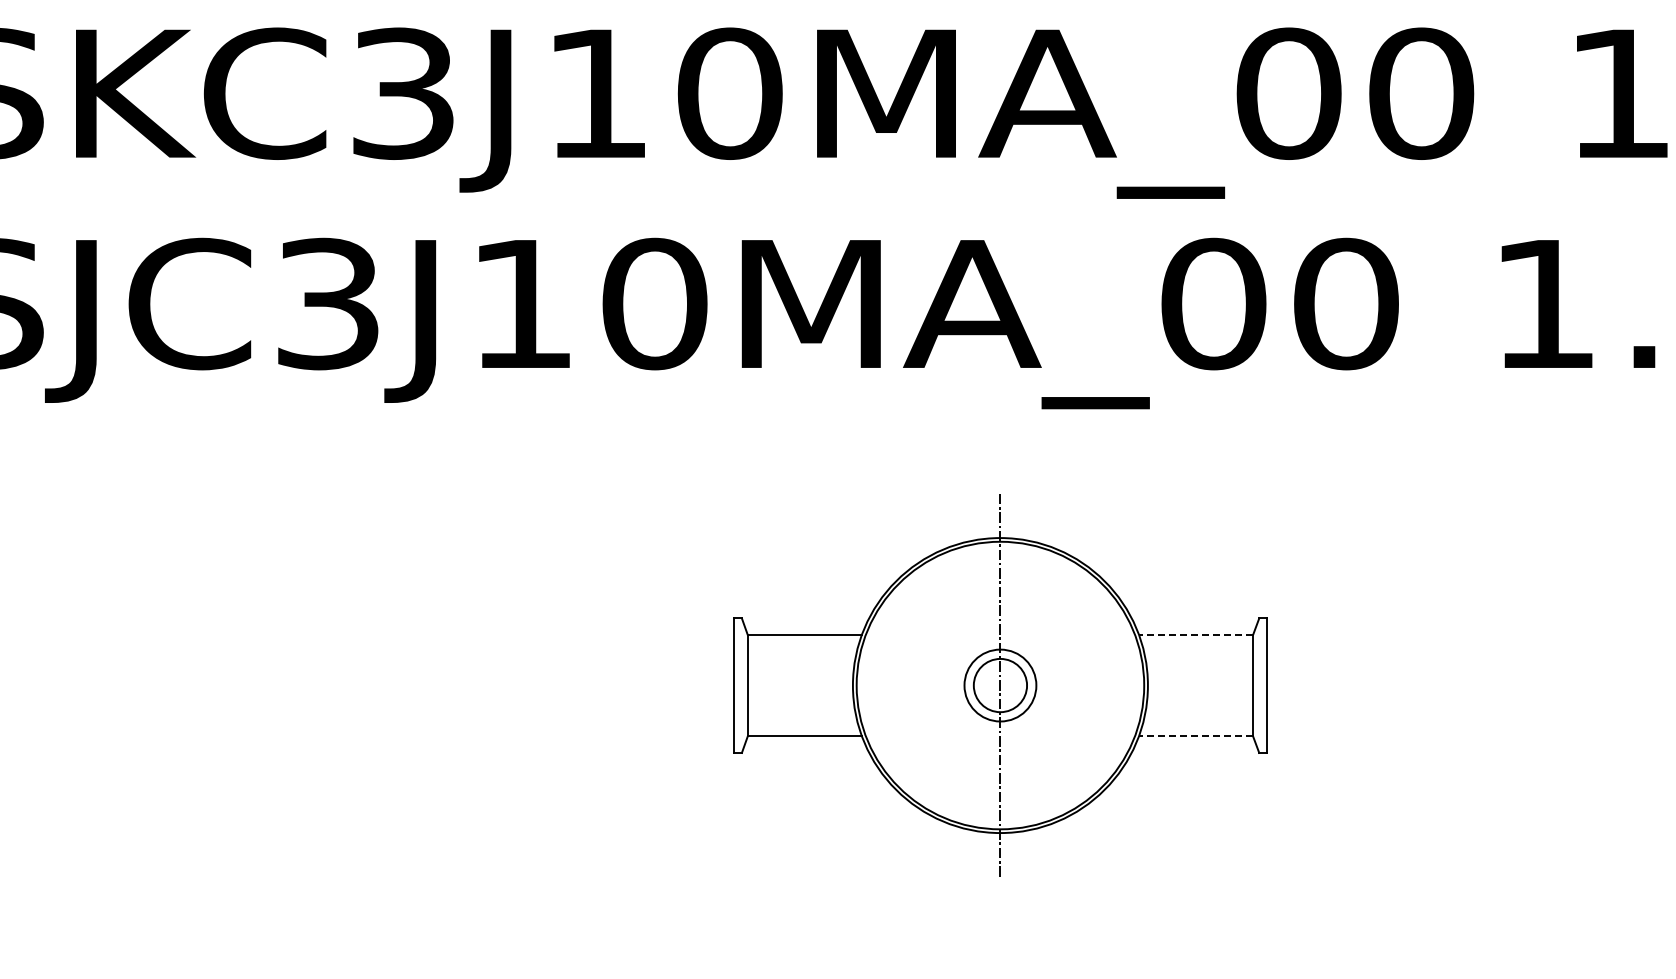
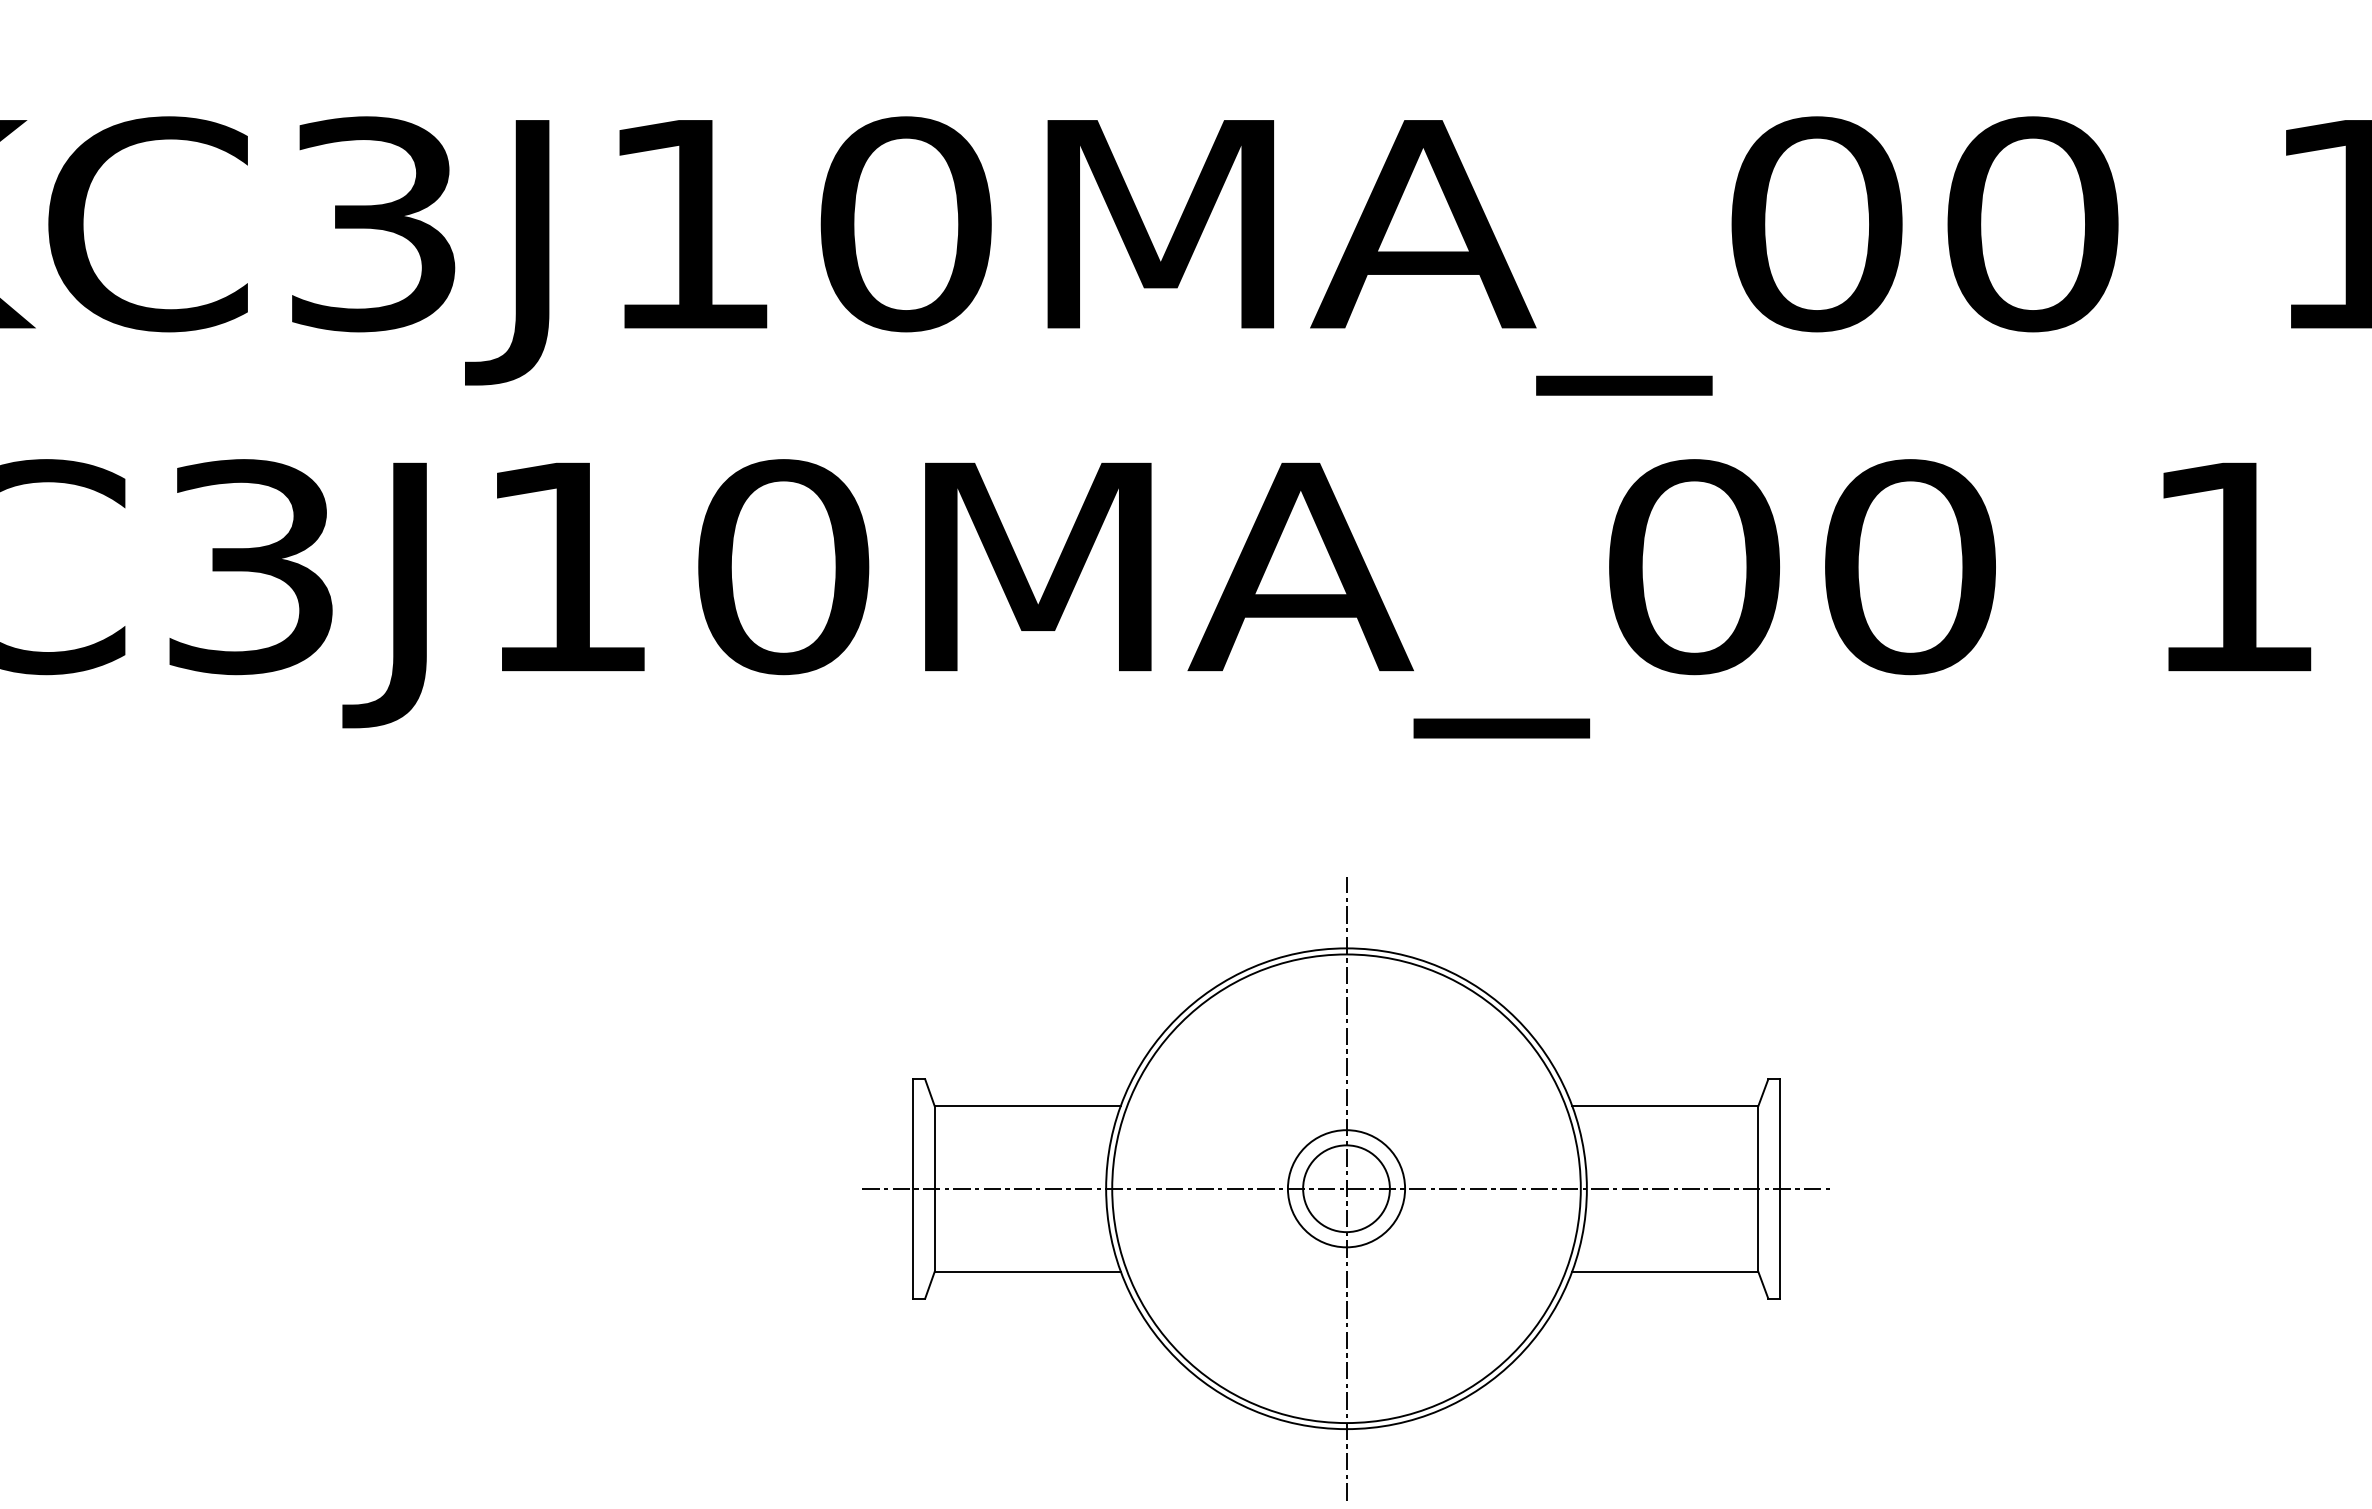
line: (1195, 634) -> (1664, 1105), dashed -> solid
line: (1000, 685) -> (1346, 1188), added
line: (1195, 736) -> (1664, 1271), dashed -> solid

